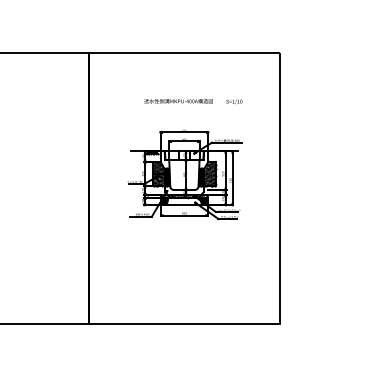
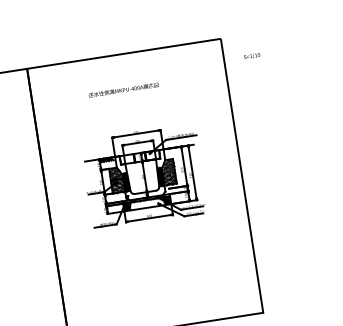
text: (178, 101) -> (123, 90), moved
text: (234, 101) -> (252, 55), moved

